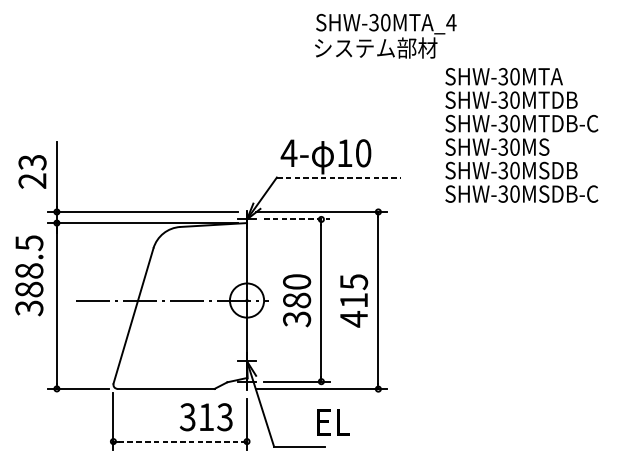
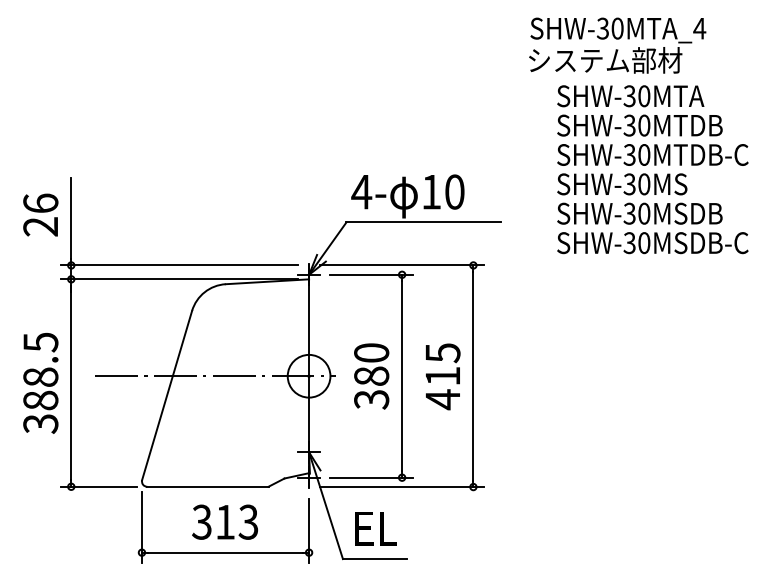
text: (385, 36) -> (617, 45), moved
text: (32, 162) -> (40, 203), 23 -> 26
line: (339, 177) -> (424, 222), dashed -> solid
line: (297, 219) -> (372, 274), dashed -> solid
text: (29, 275) -> (40, 383), moved
text: (205, 416) -> (224, 521), moved
text: (332, 422) -> (375, 528), moved
line: (180, 441) -> (226, 552), dashed -> solid

